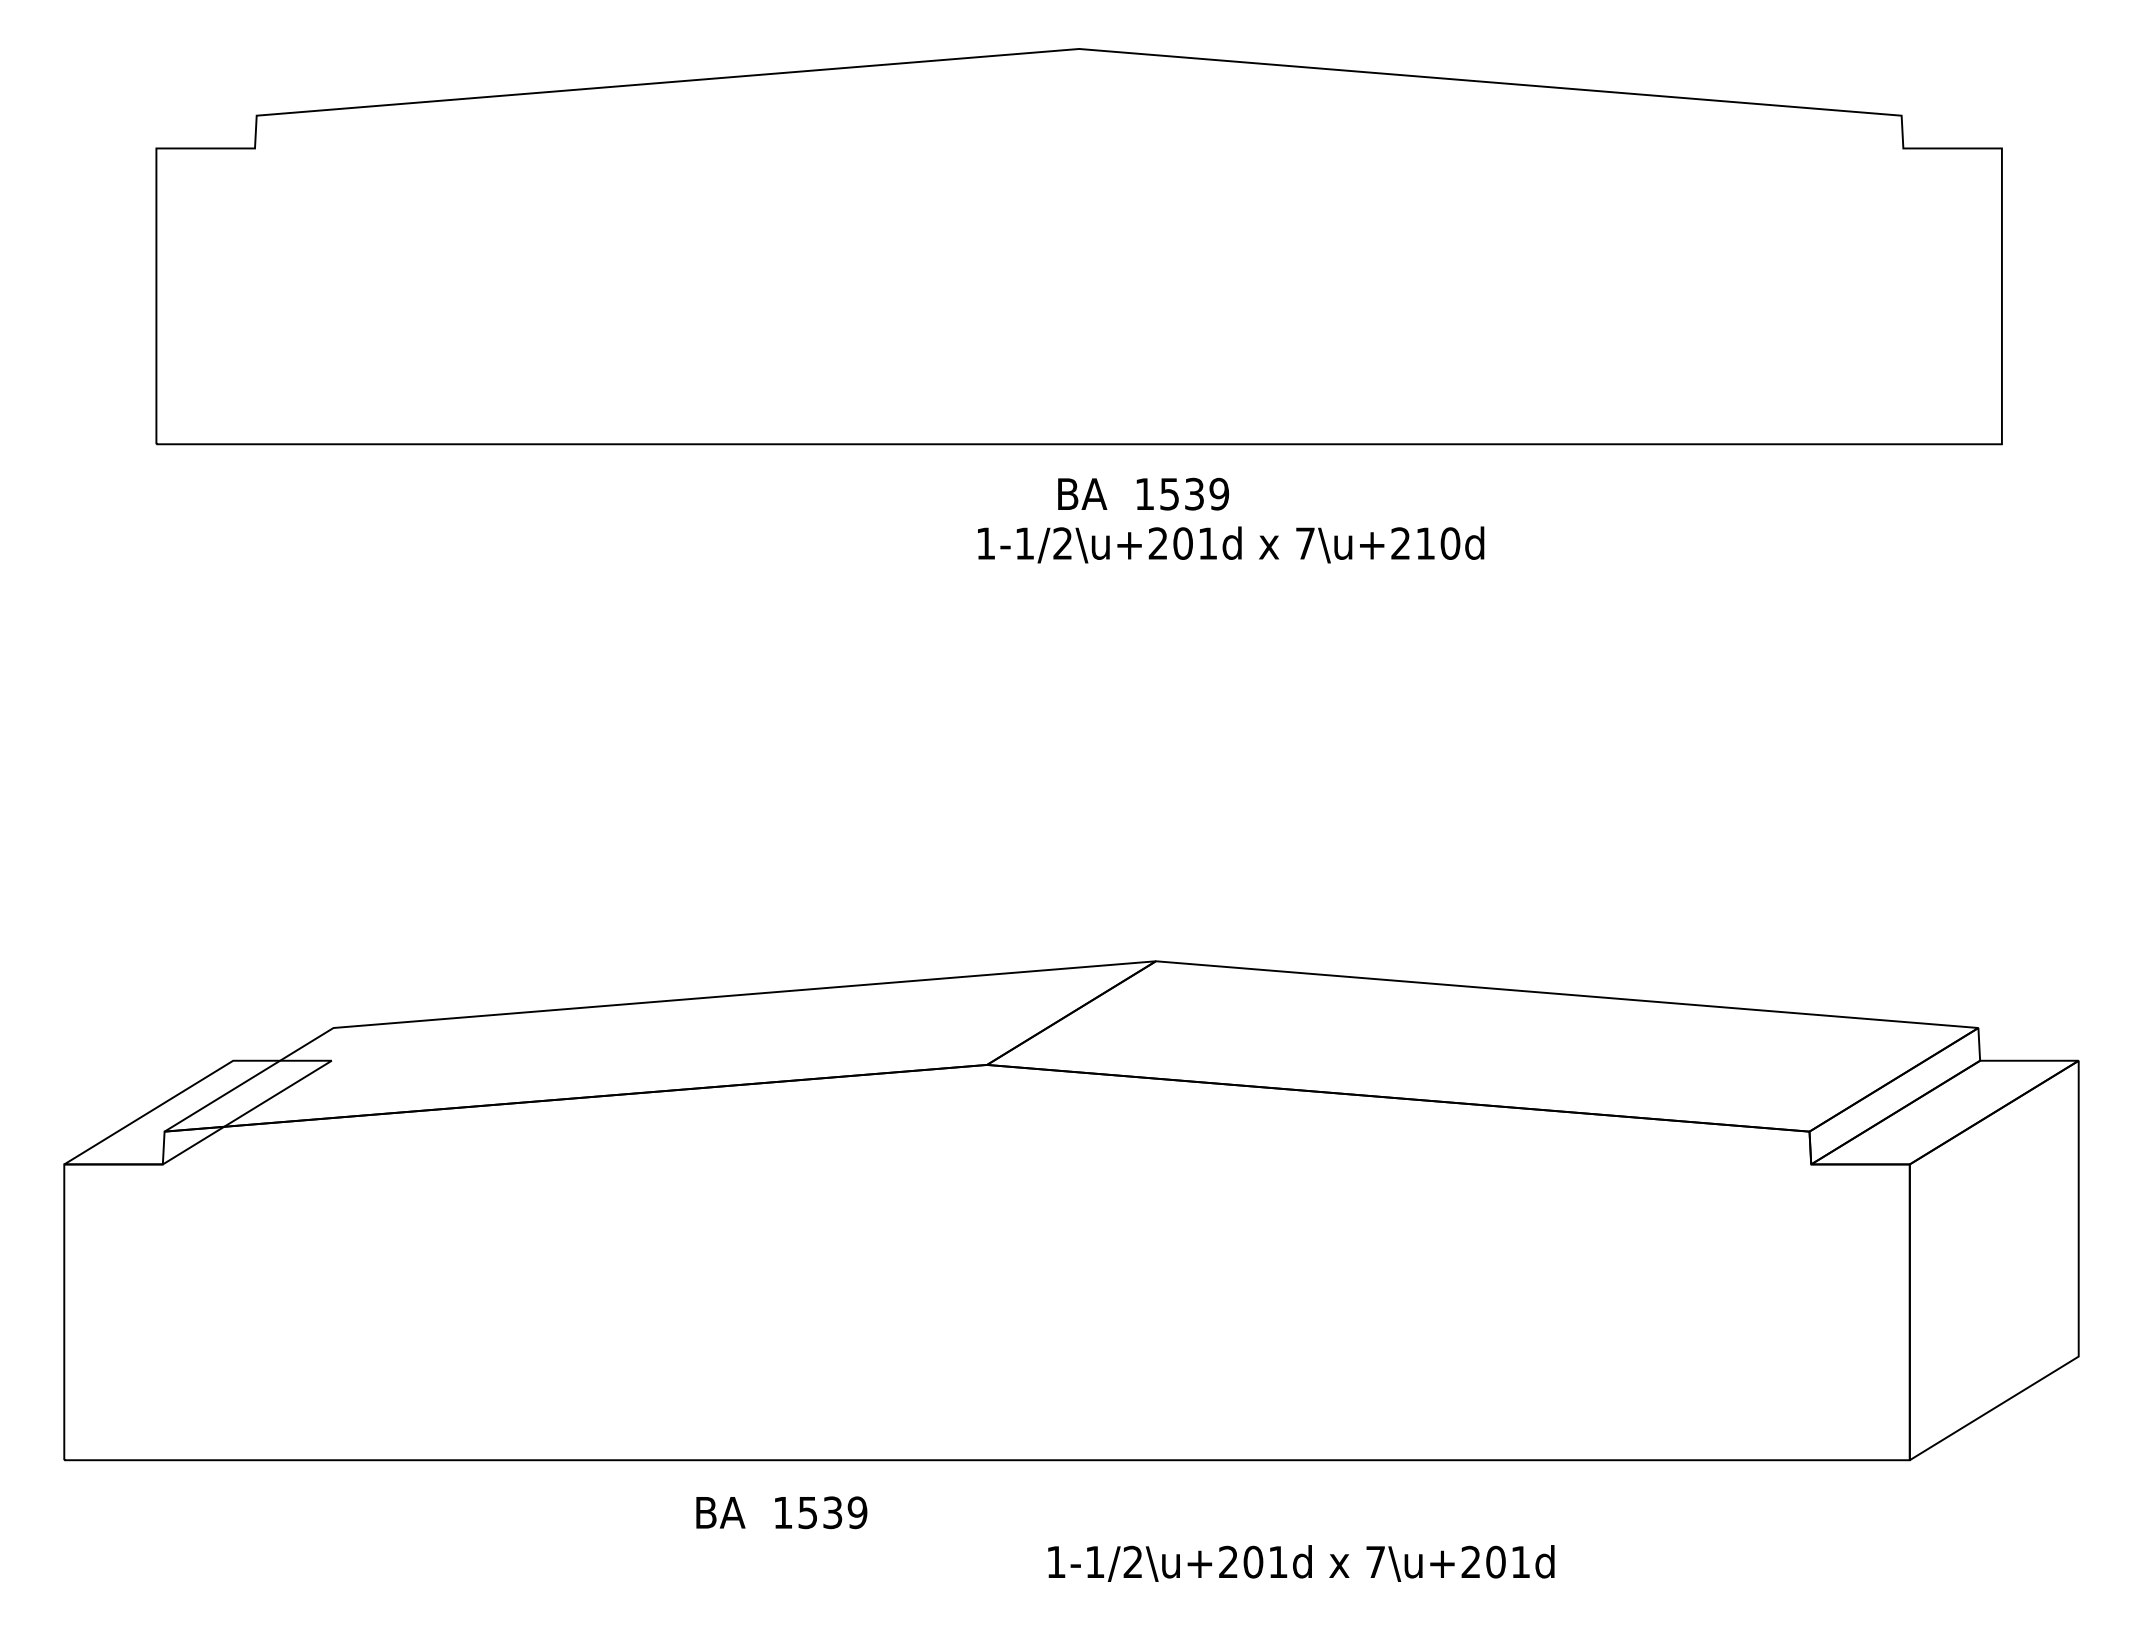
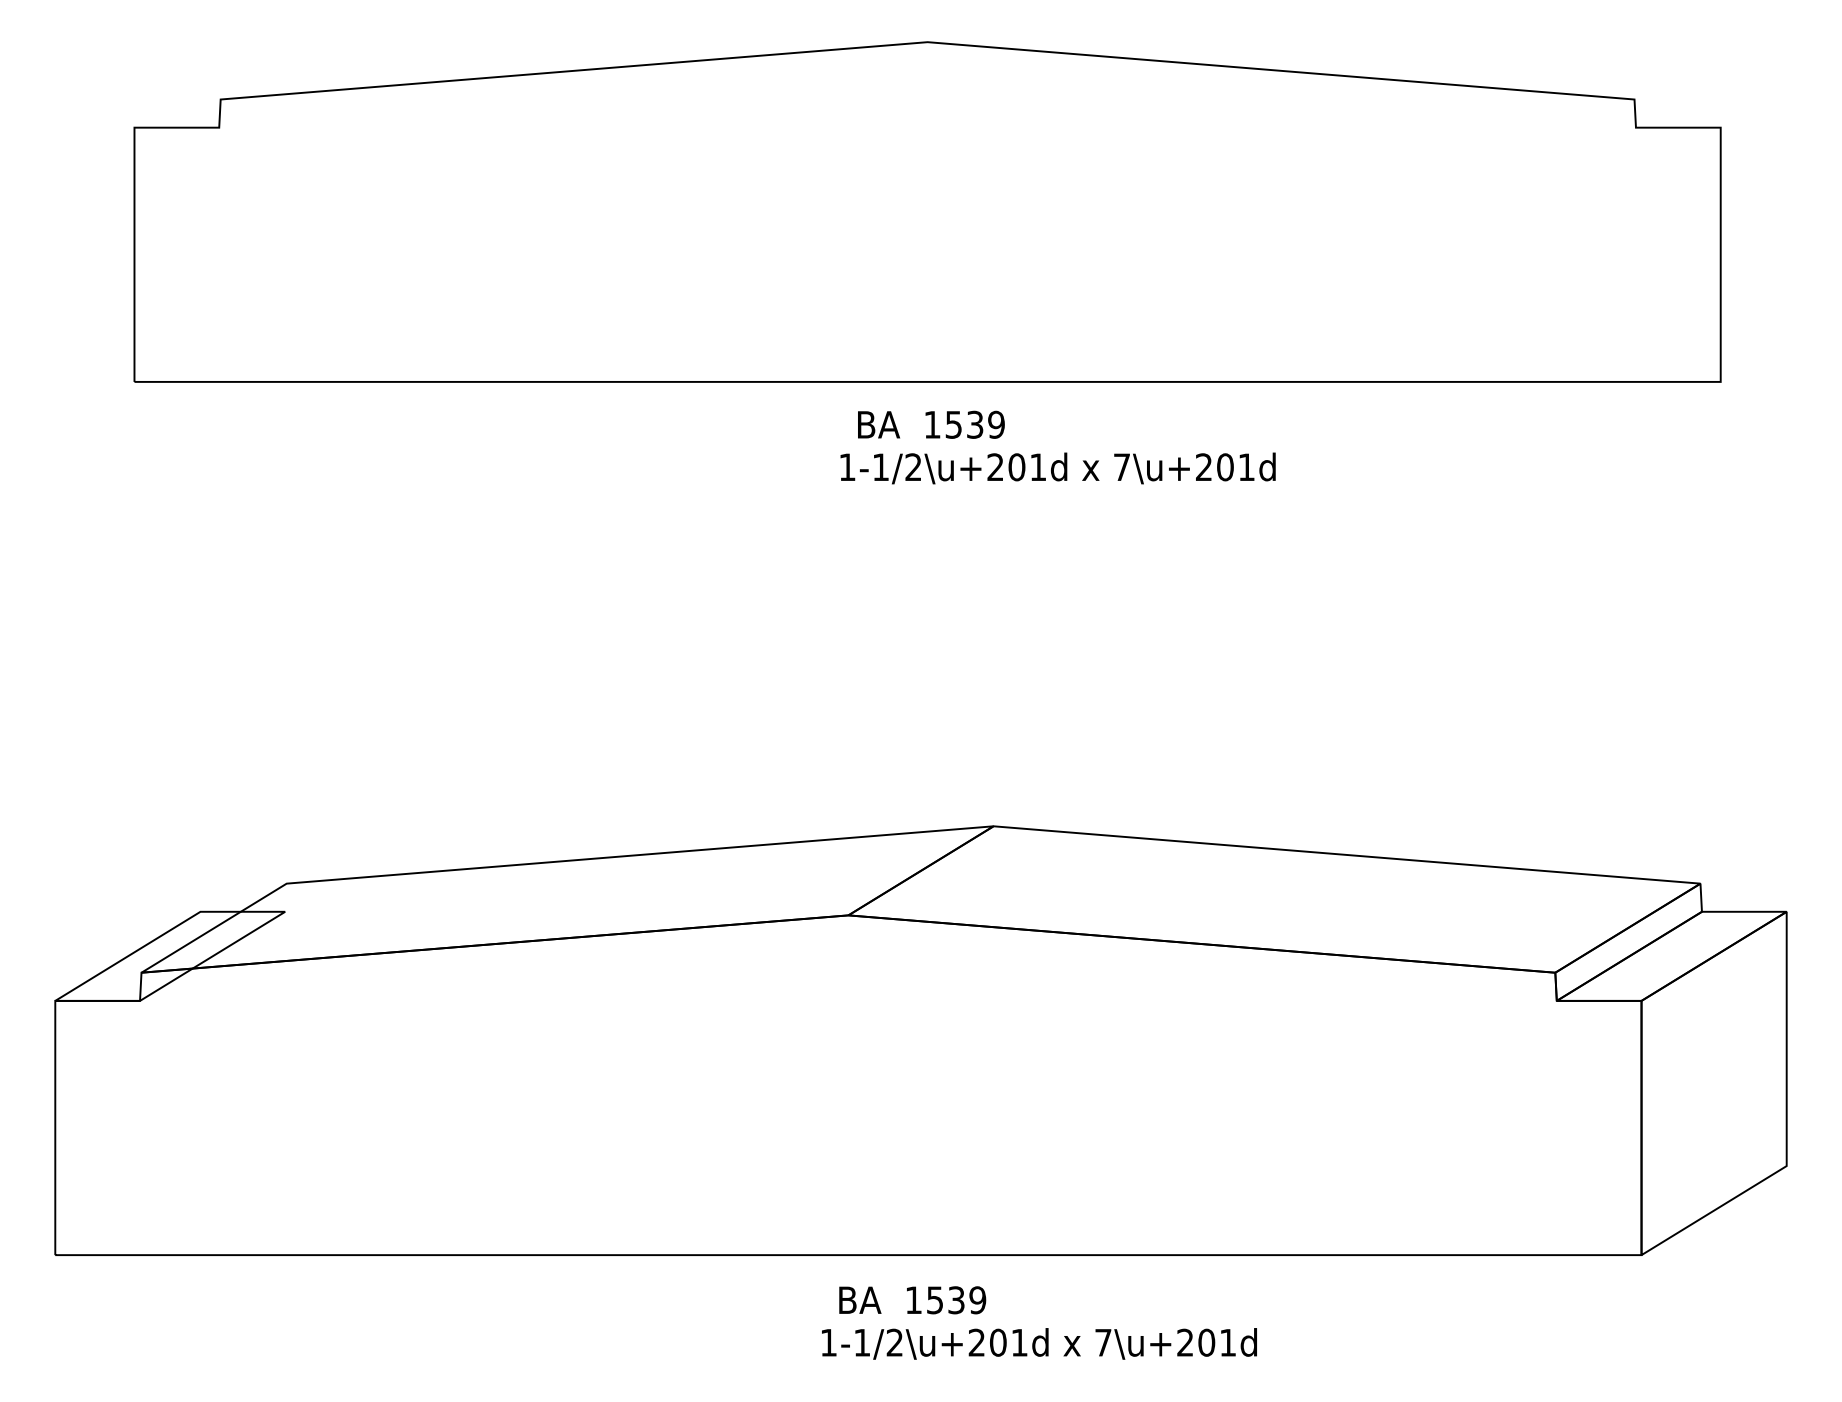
text: (1143, 493) -> (931, 424), moved
text: (1438, 543) -> (1236, 467), 7\u+210d -> 7\u+201d
text: (781, 1512) -> (912, 1300), moved
text: (1301, 1563) -> (1039, 1343), moved

